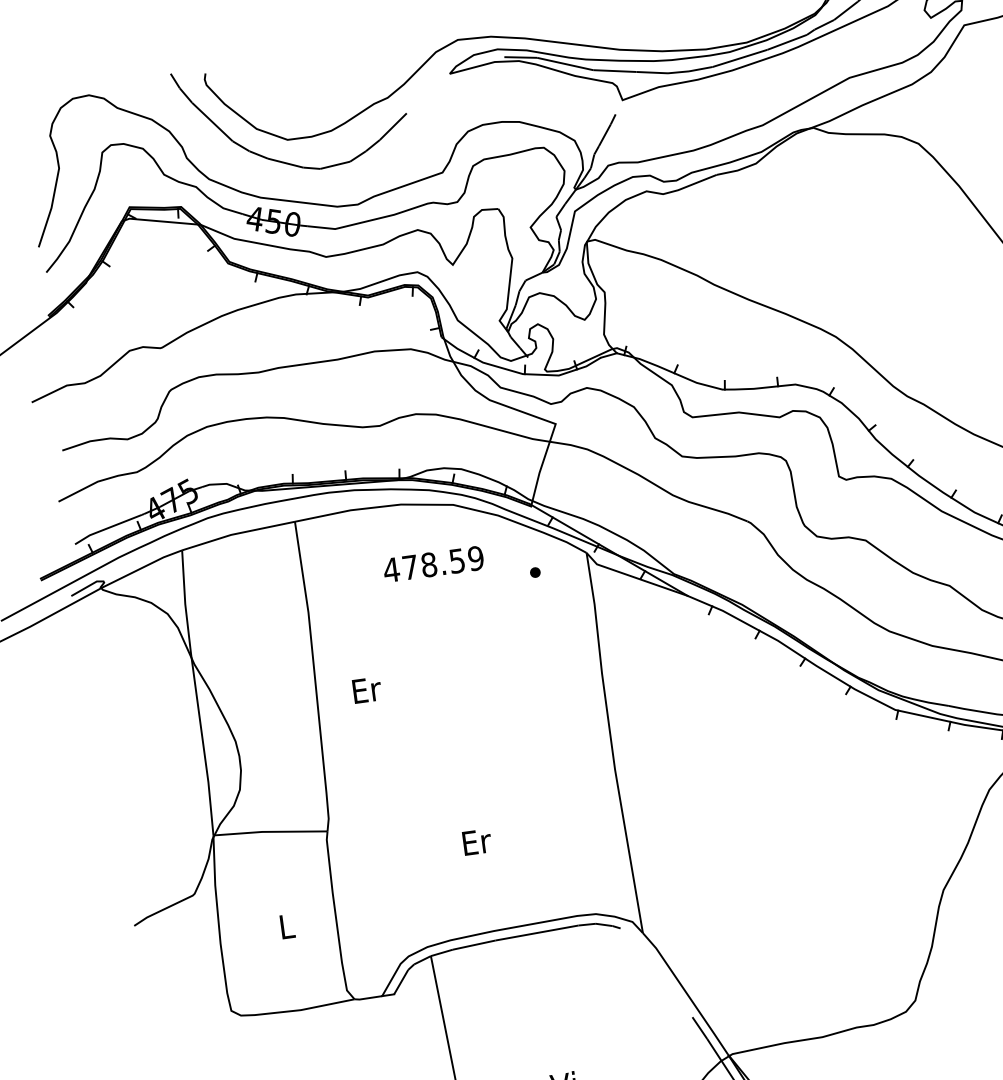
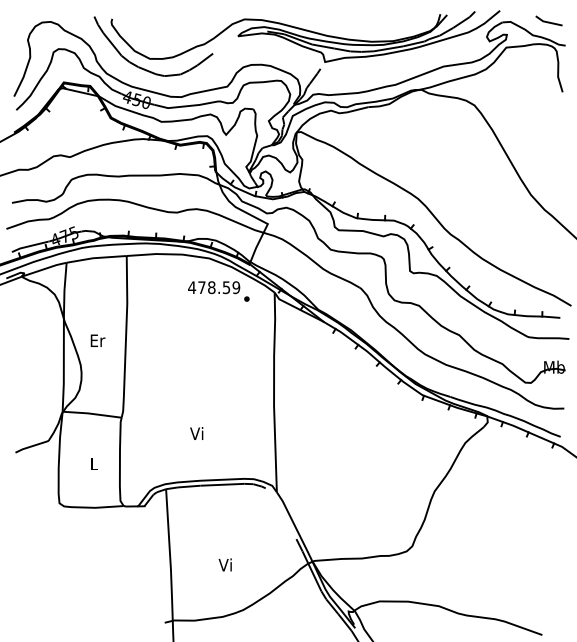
text: (434, 563) -> (214, 287), moved
text: (366, 689) -> (97, 340), moved
text: (476, 841) -> (197, 433), Er -> Vi

